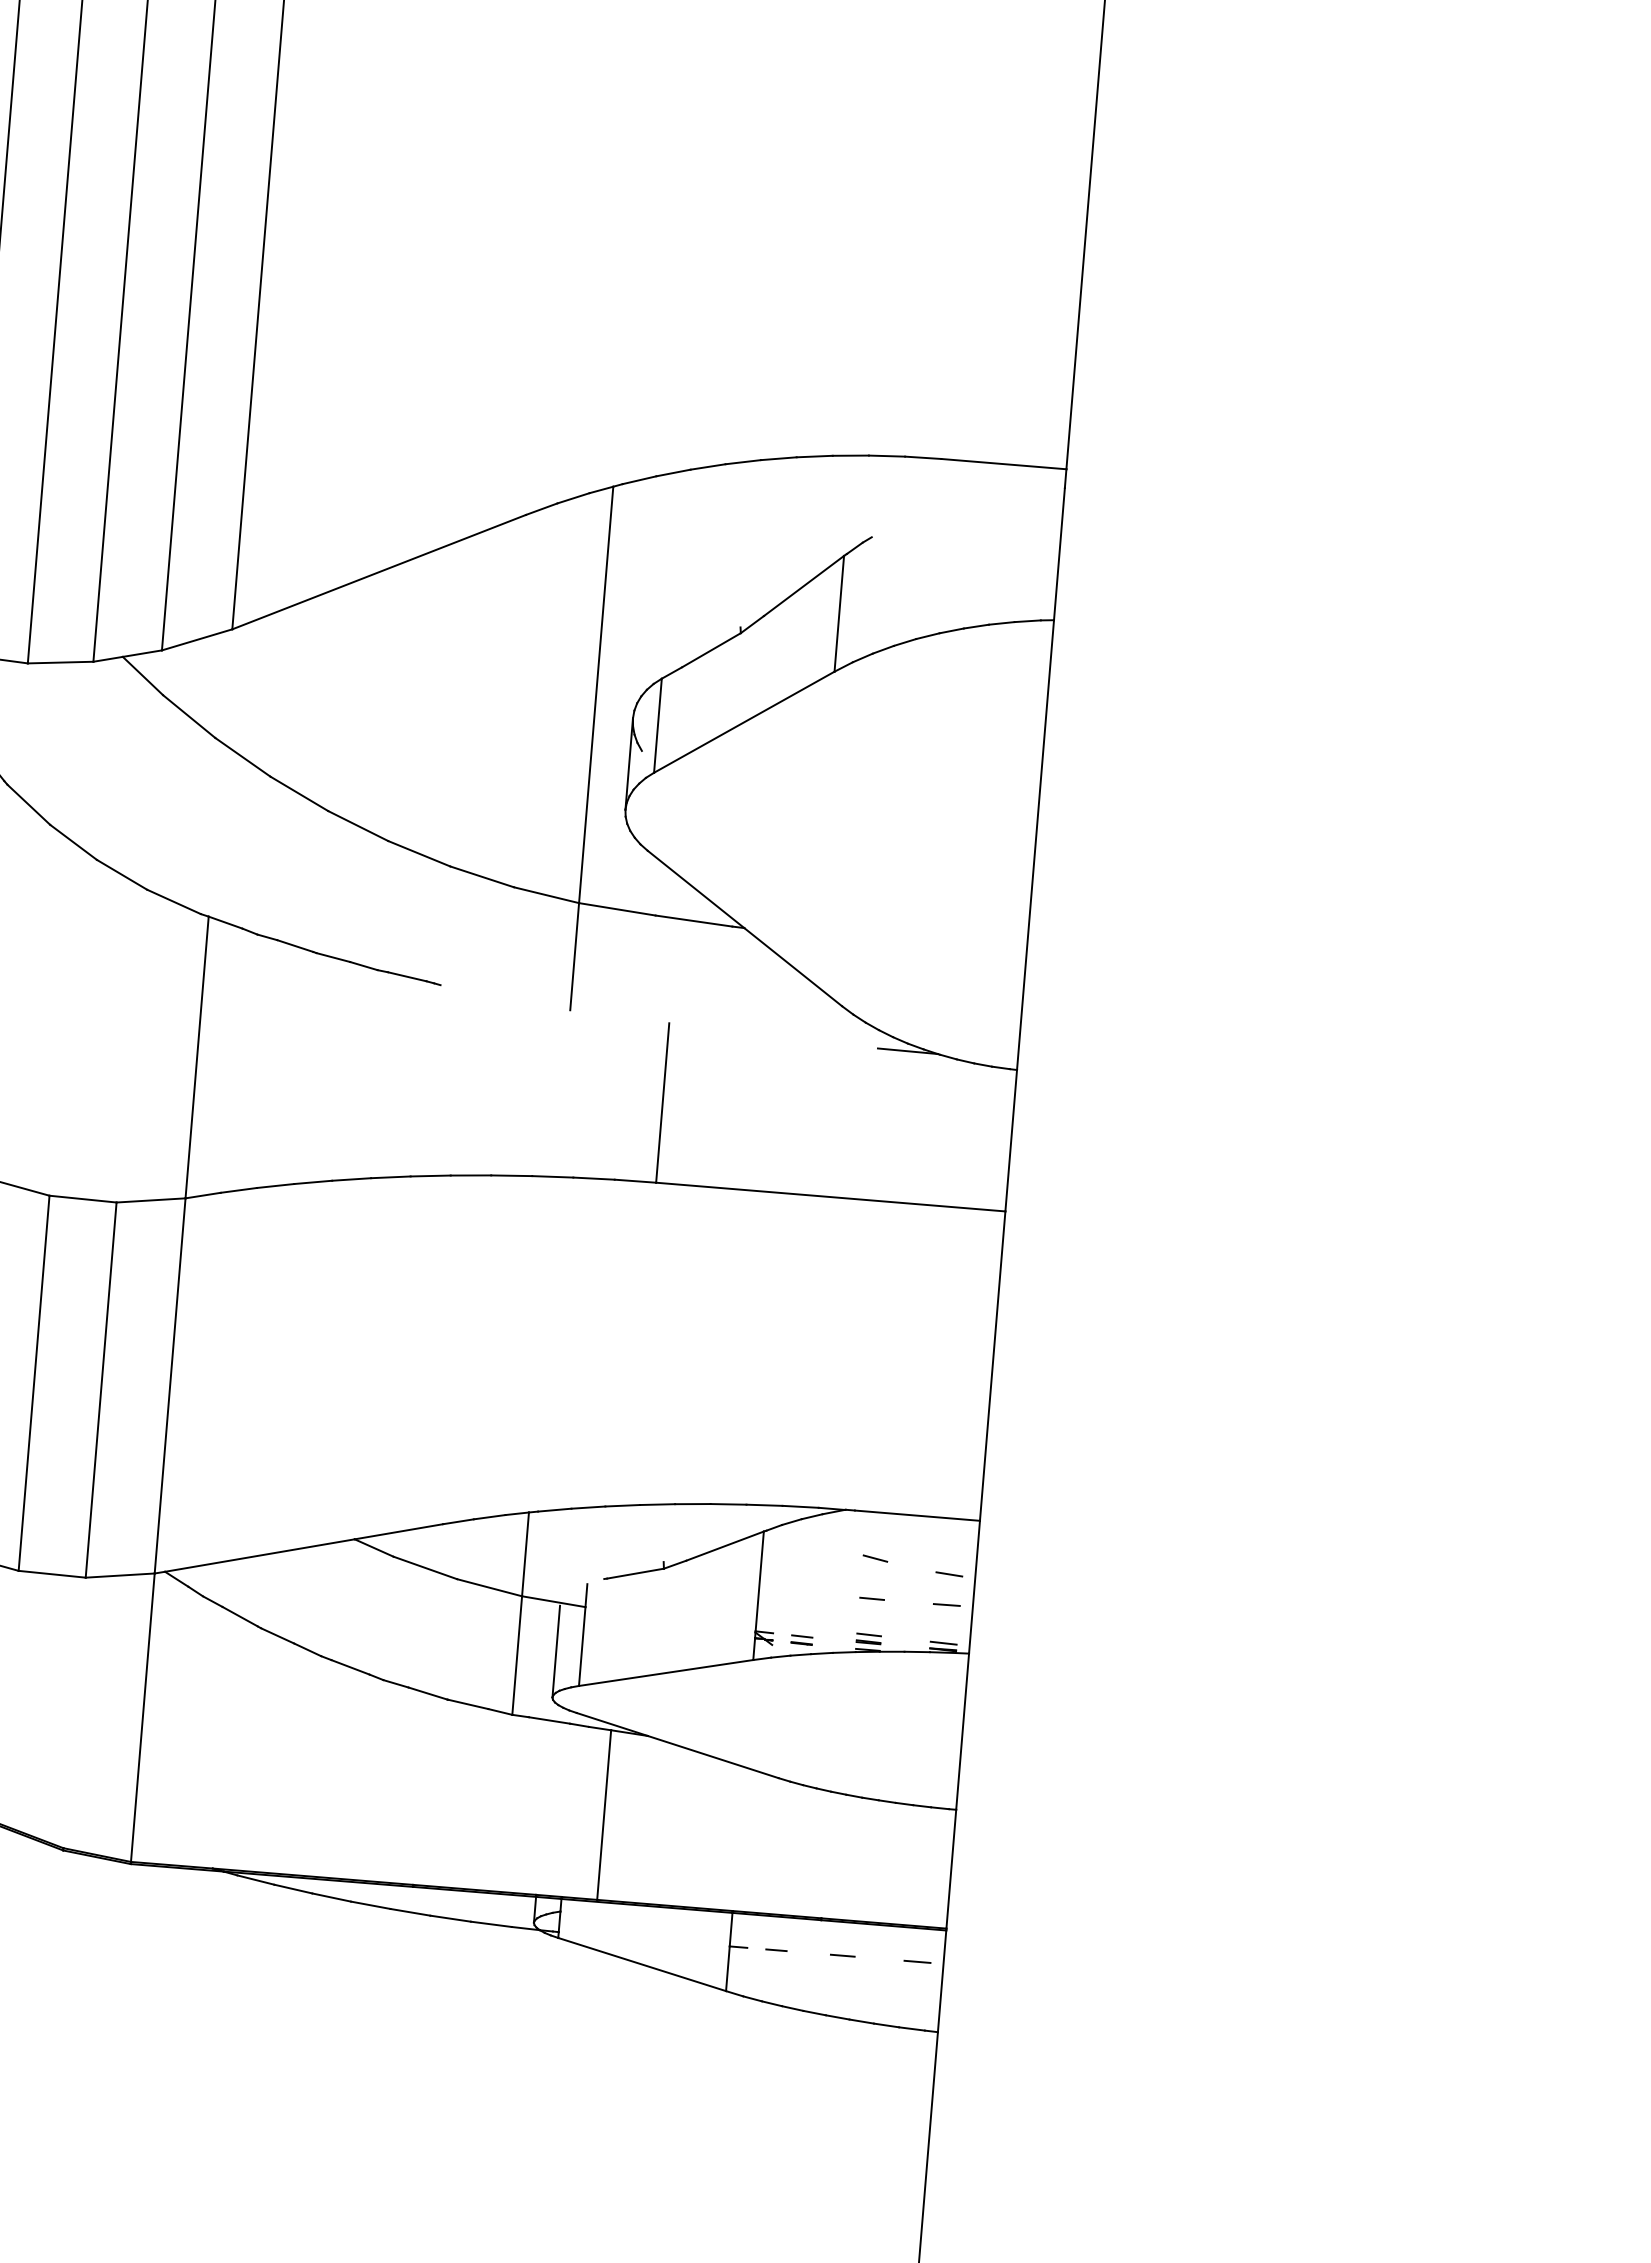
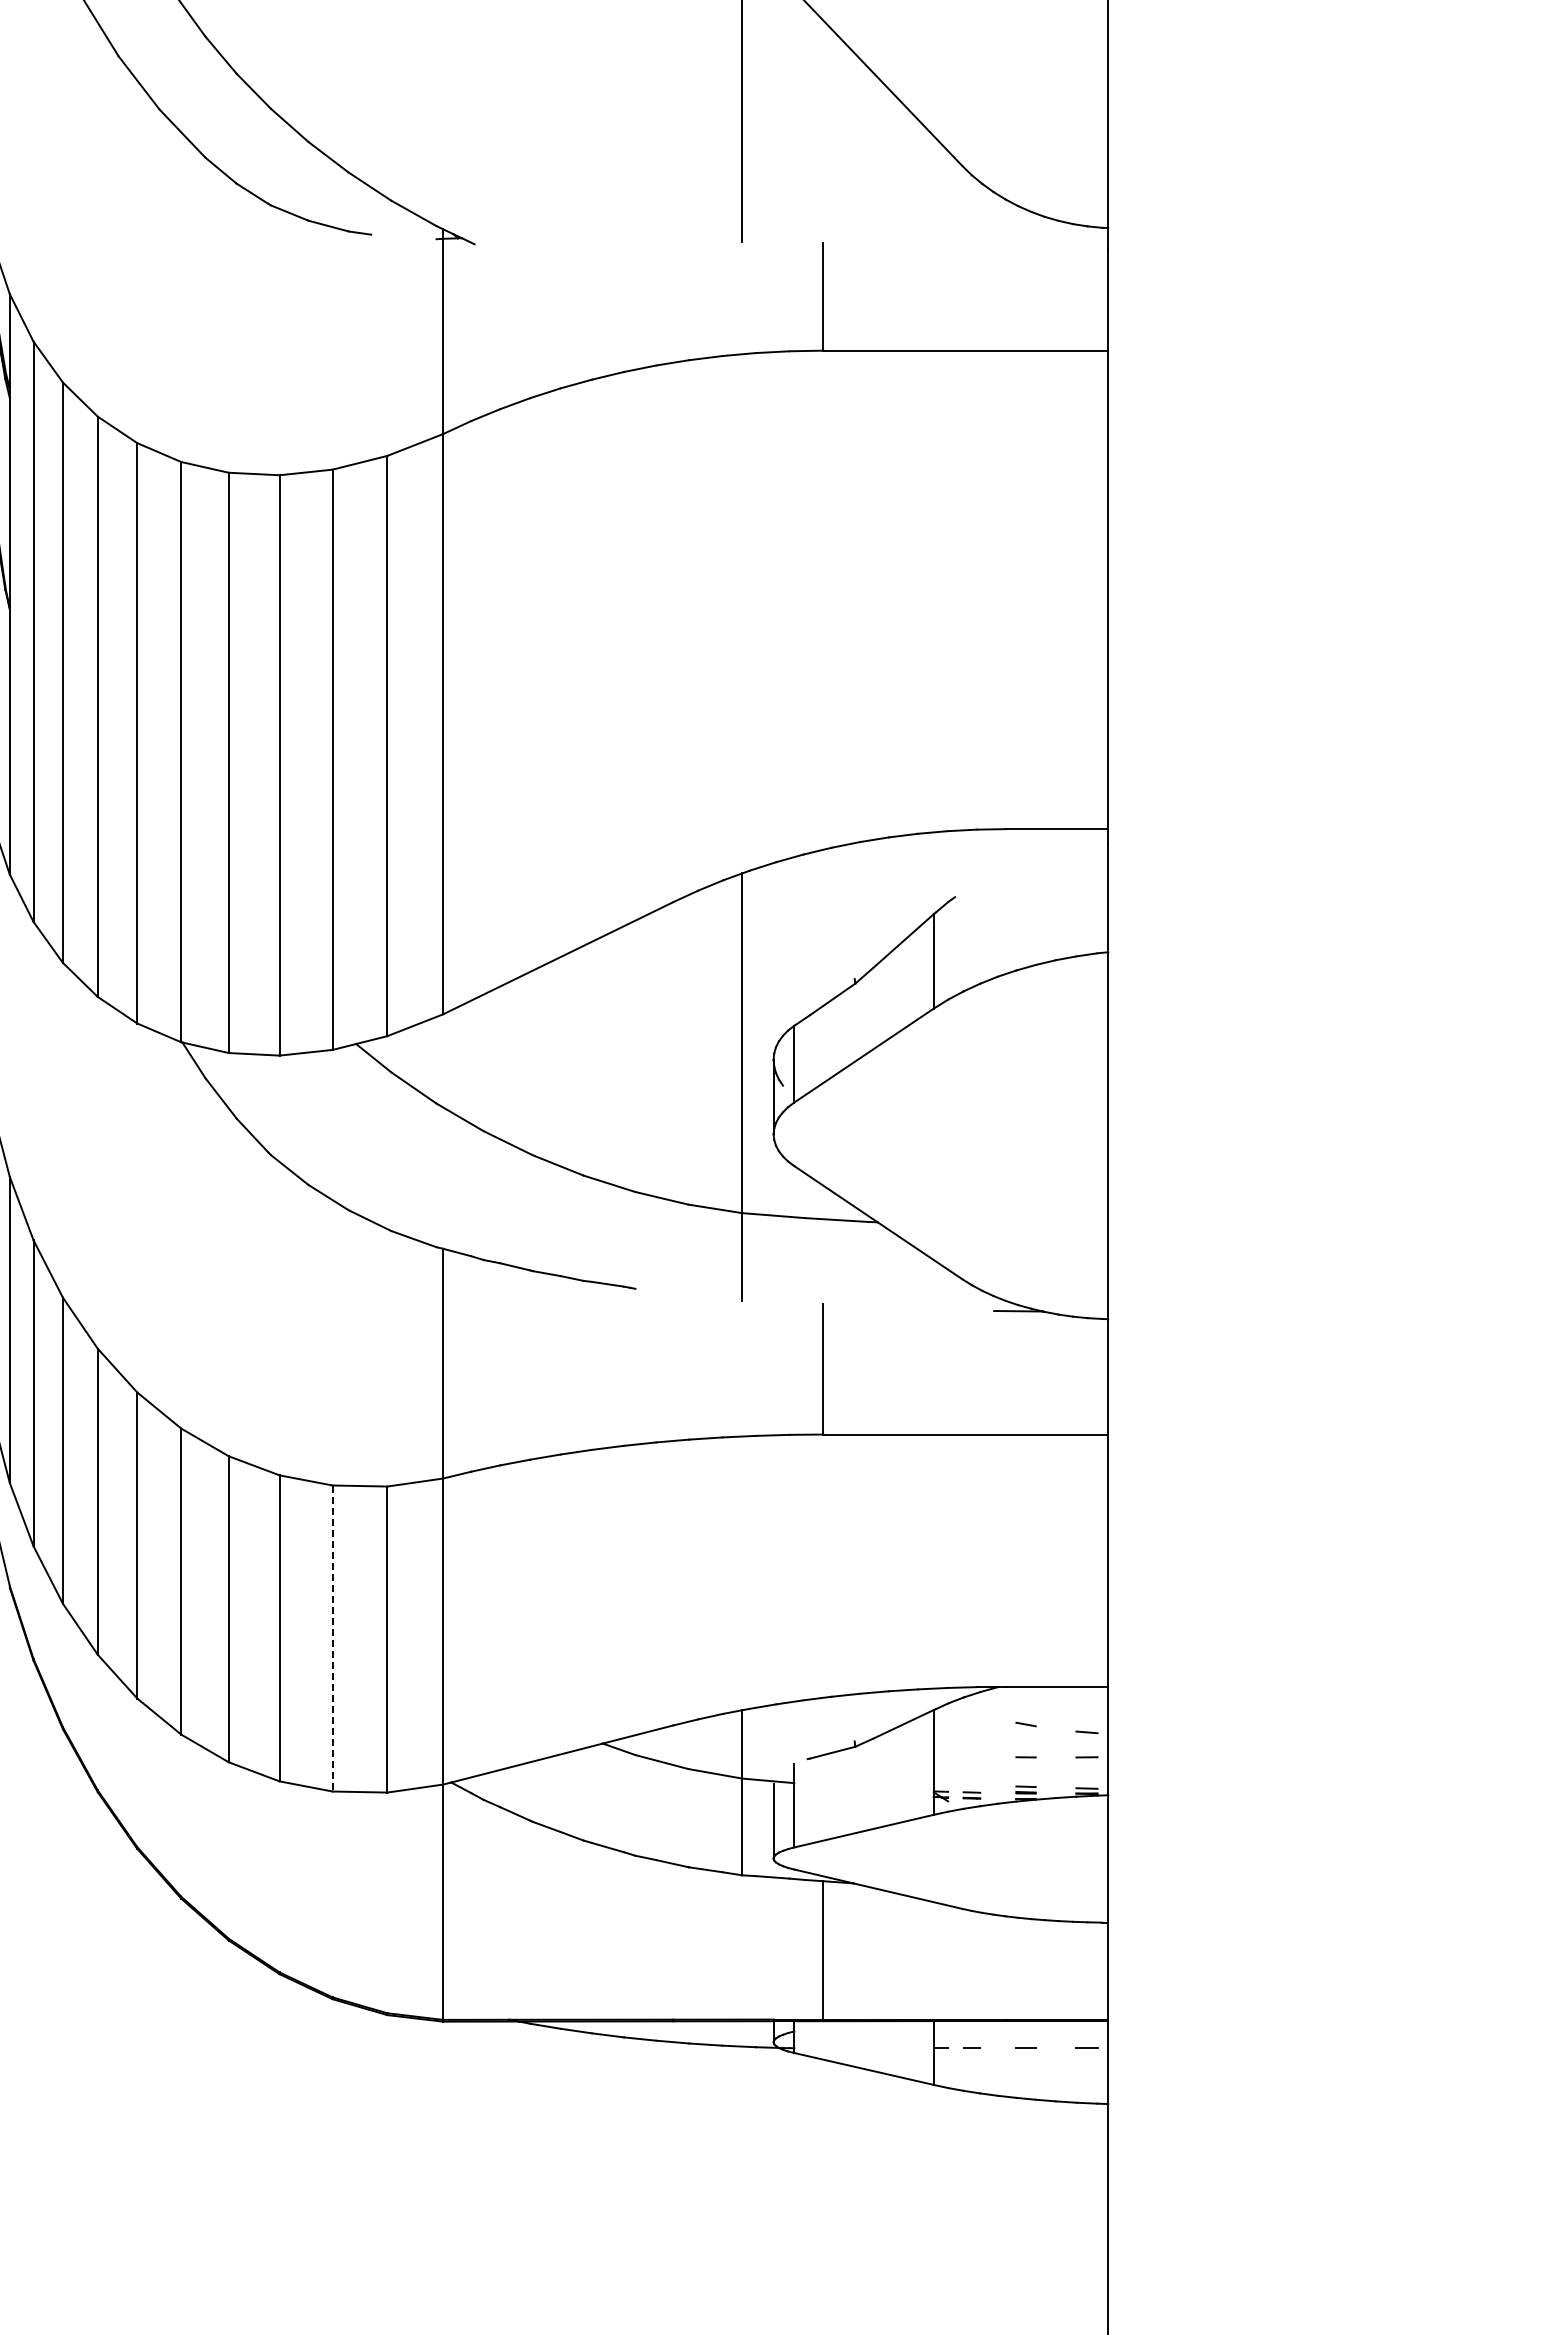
line: (33, 1384) -> (332, 1639), solid -> dashed

